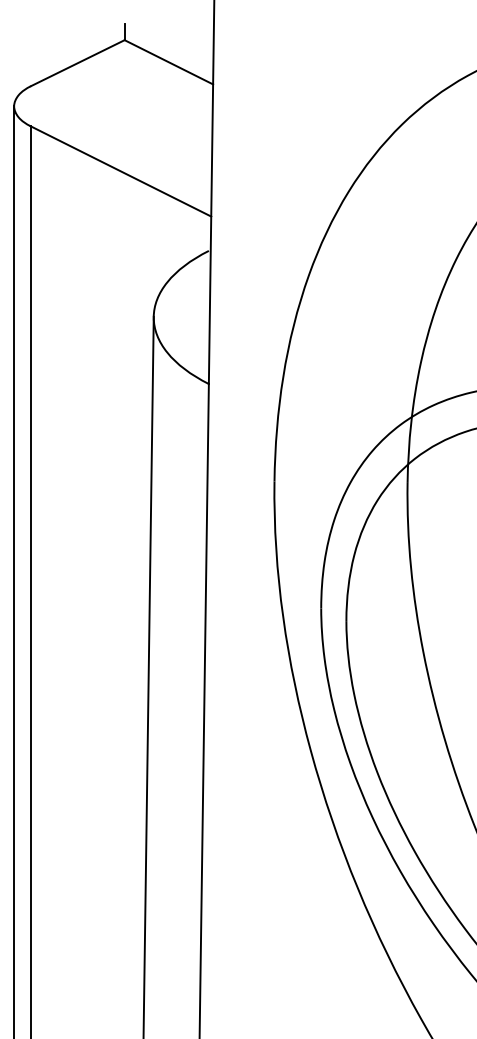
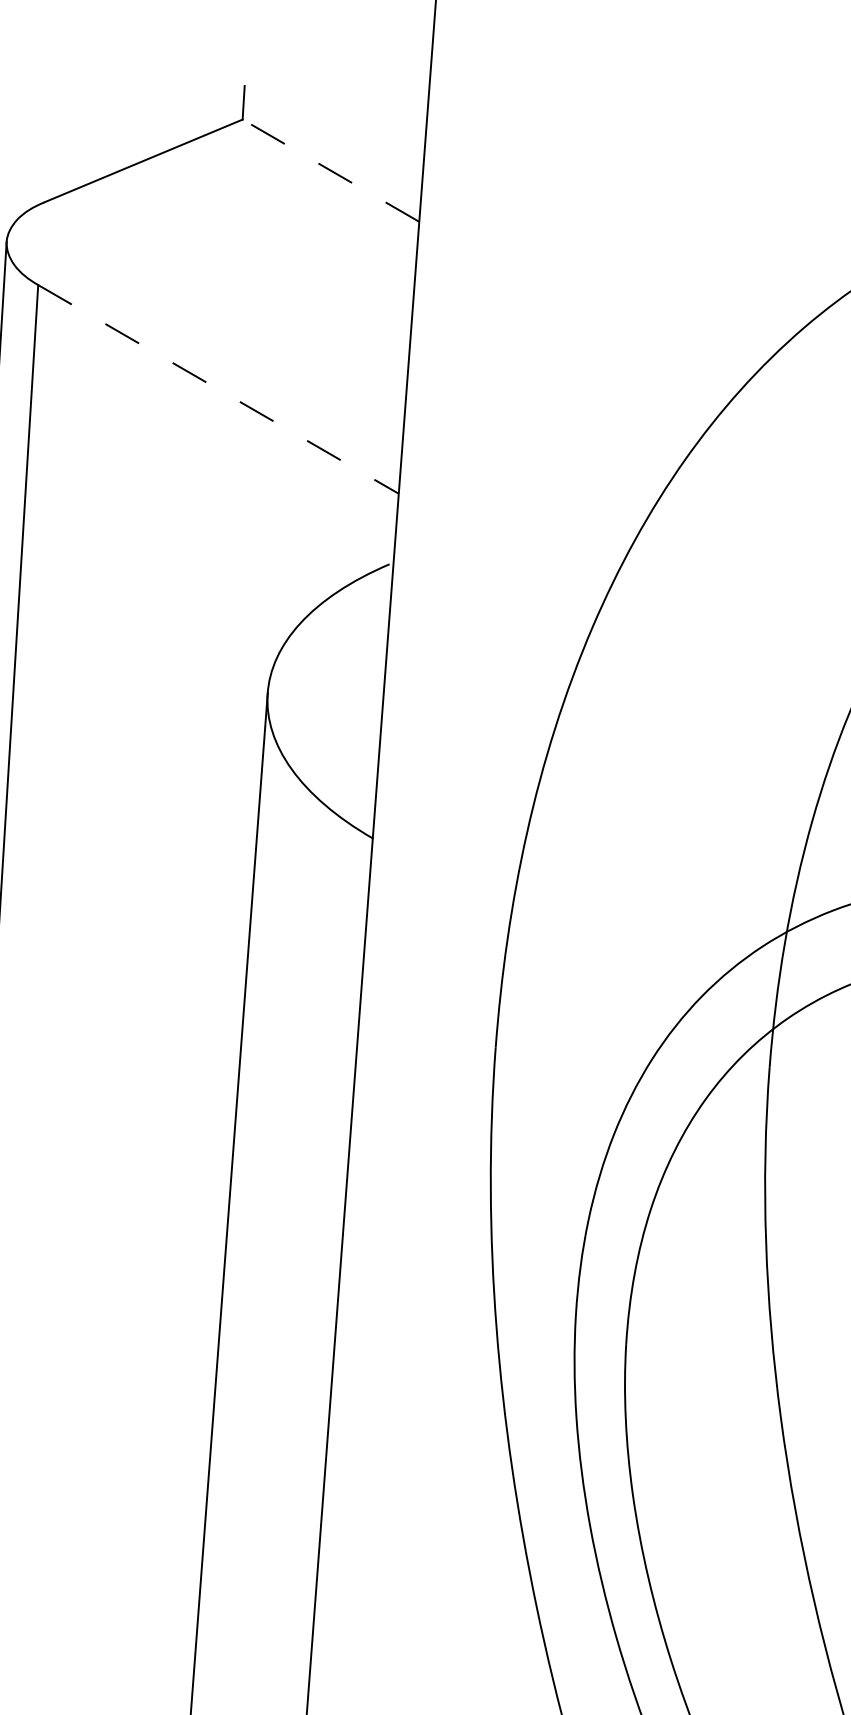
line: (168, 62) -> (330, 171), solid -> dashed
line: (120, 171) -> (217, 389), solid -> dashed

